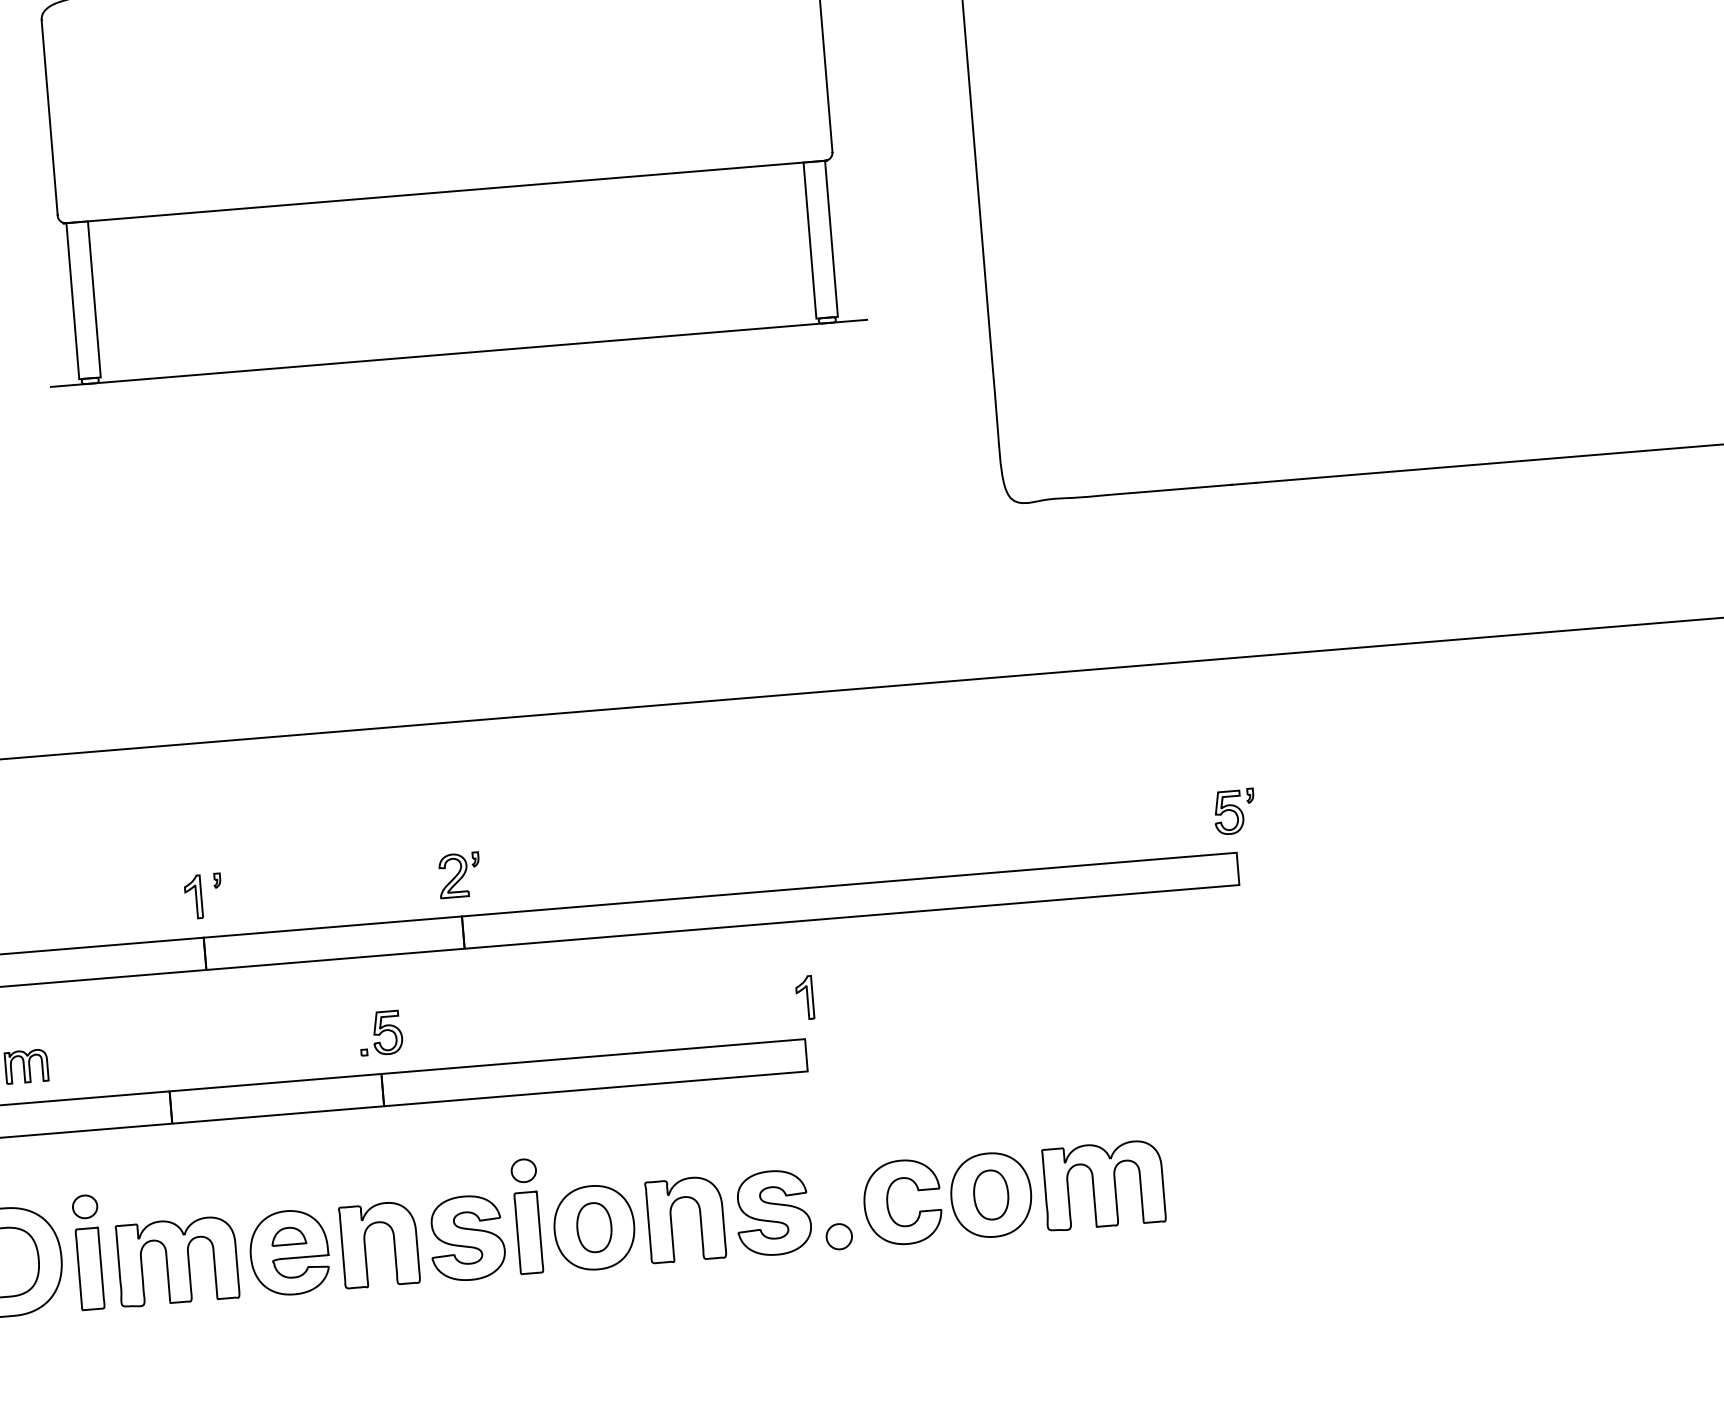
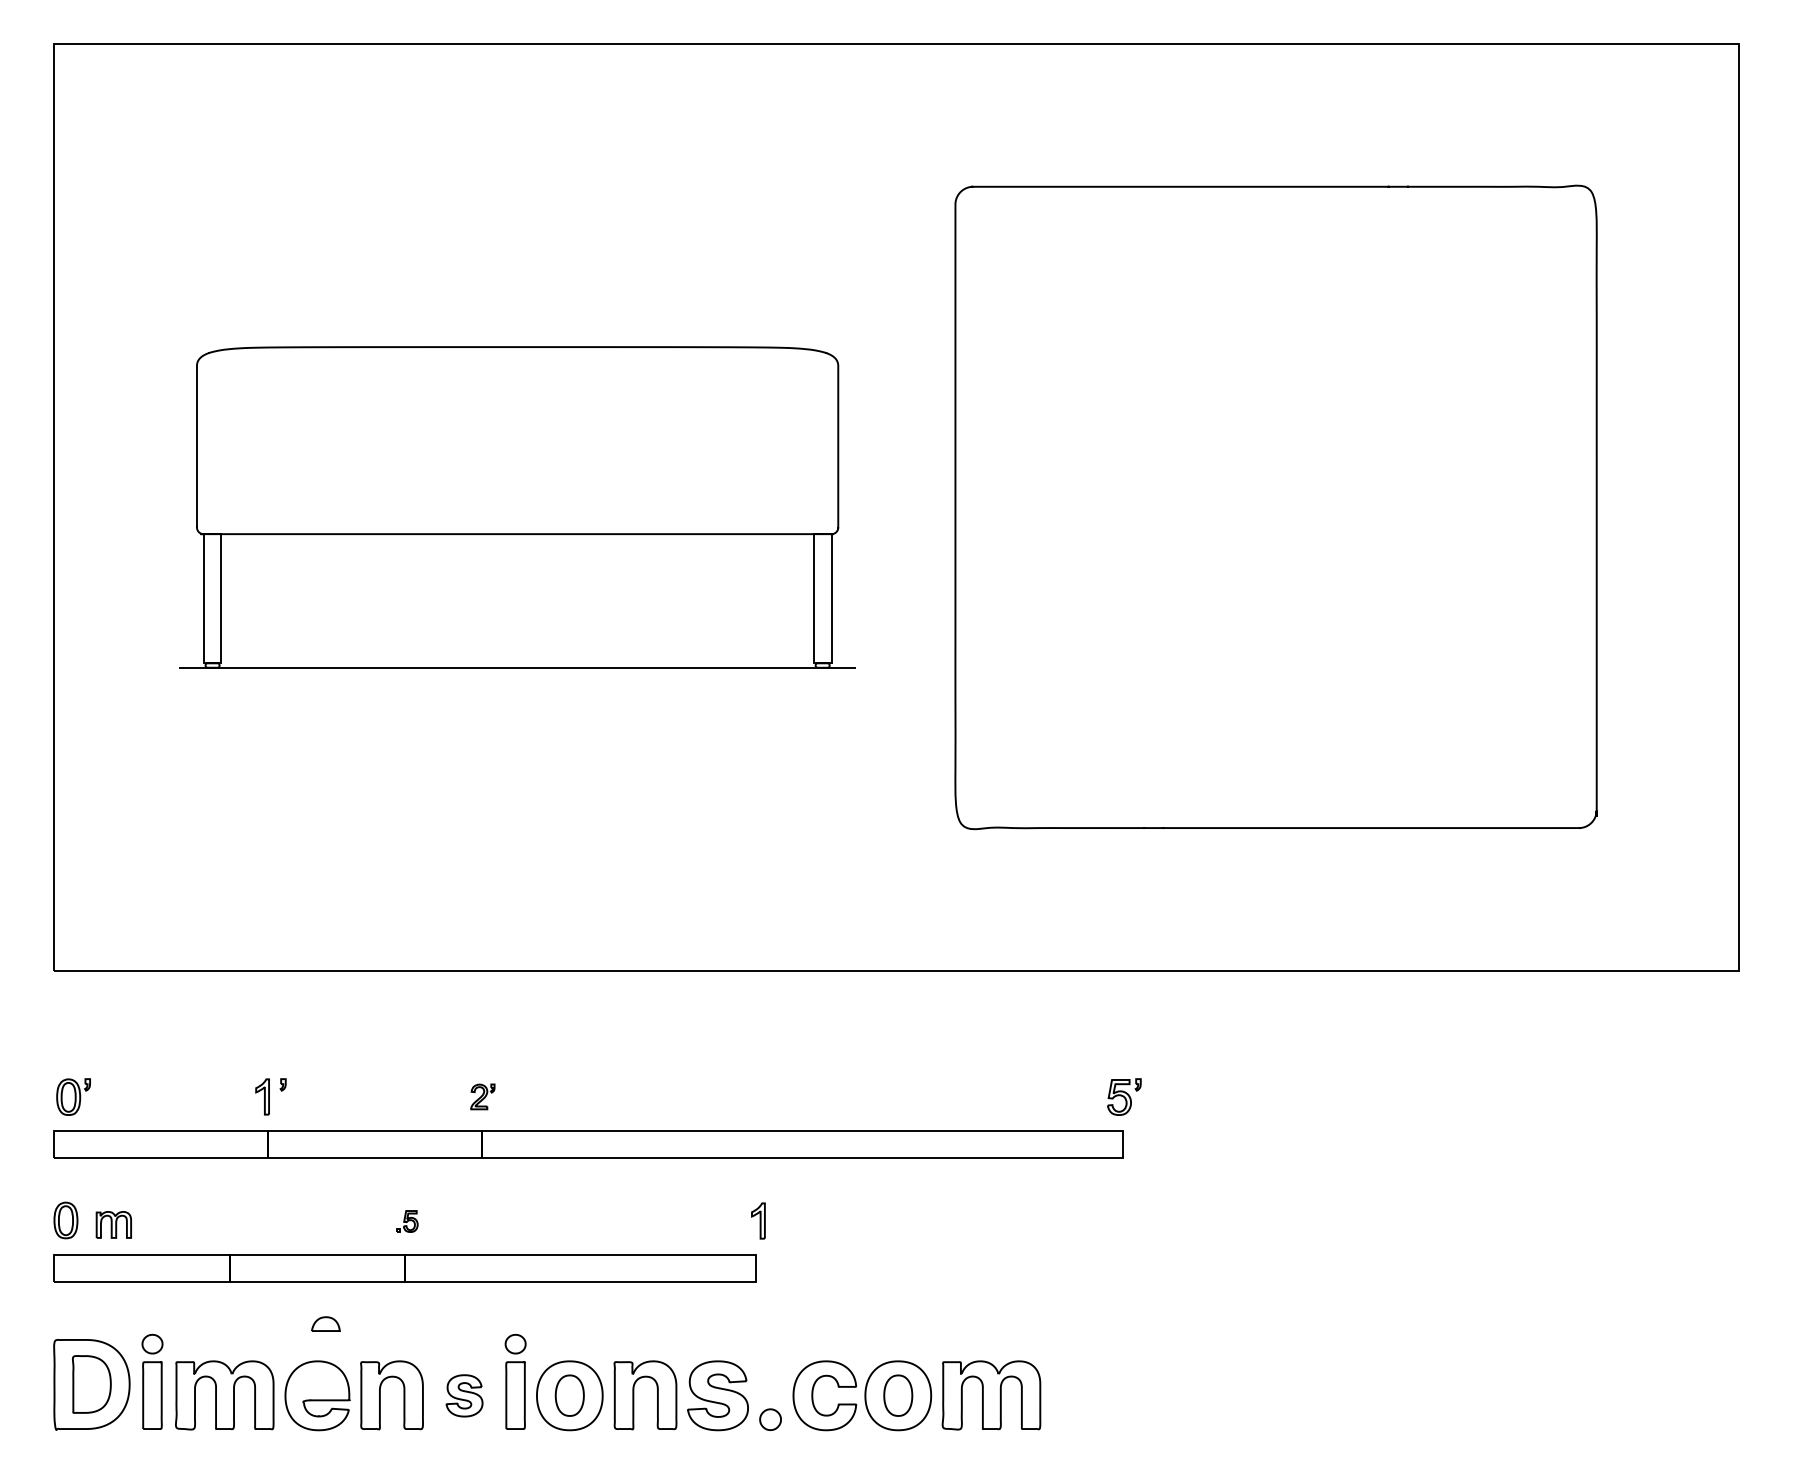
part: (459, 874) -> (482, 1096), size x0.7
part: (380, 1033) -> (407, 1221), size x0.6
part: (288, 1235) -> (325, 1323), moved
part: (467, 1237) -> (464, 1395), size x0.6

